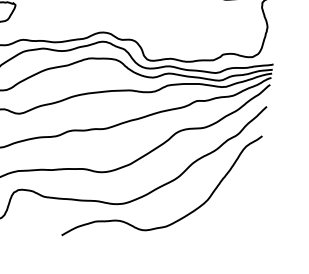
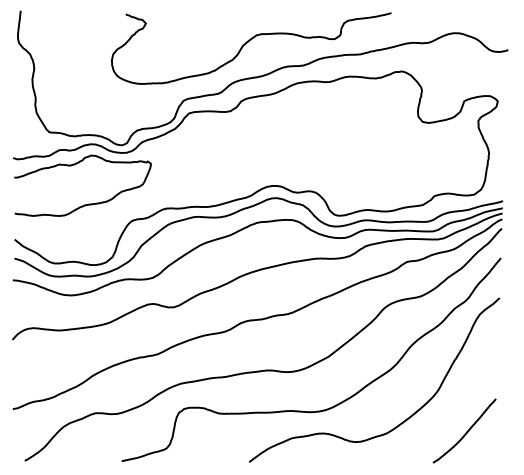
curve: (225, 232) -> (466, 431), added

